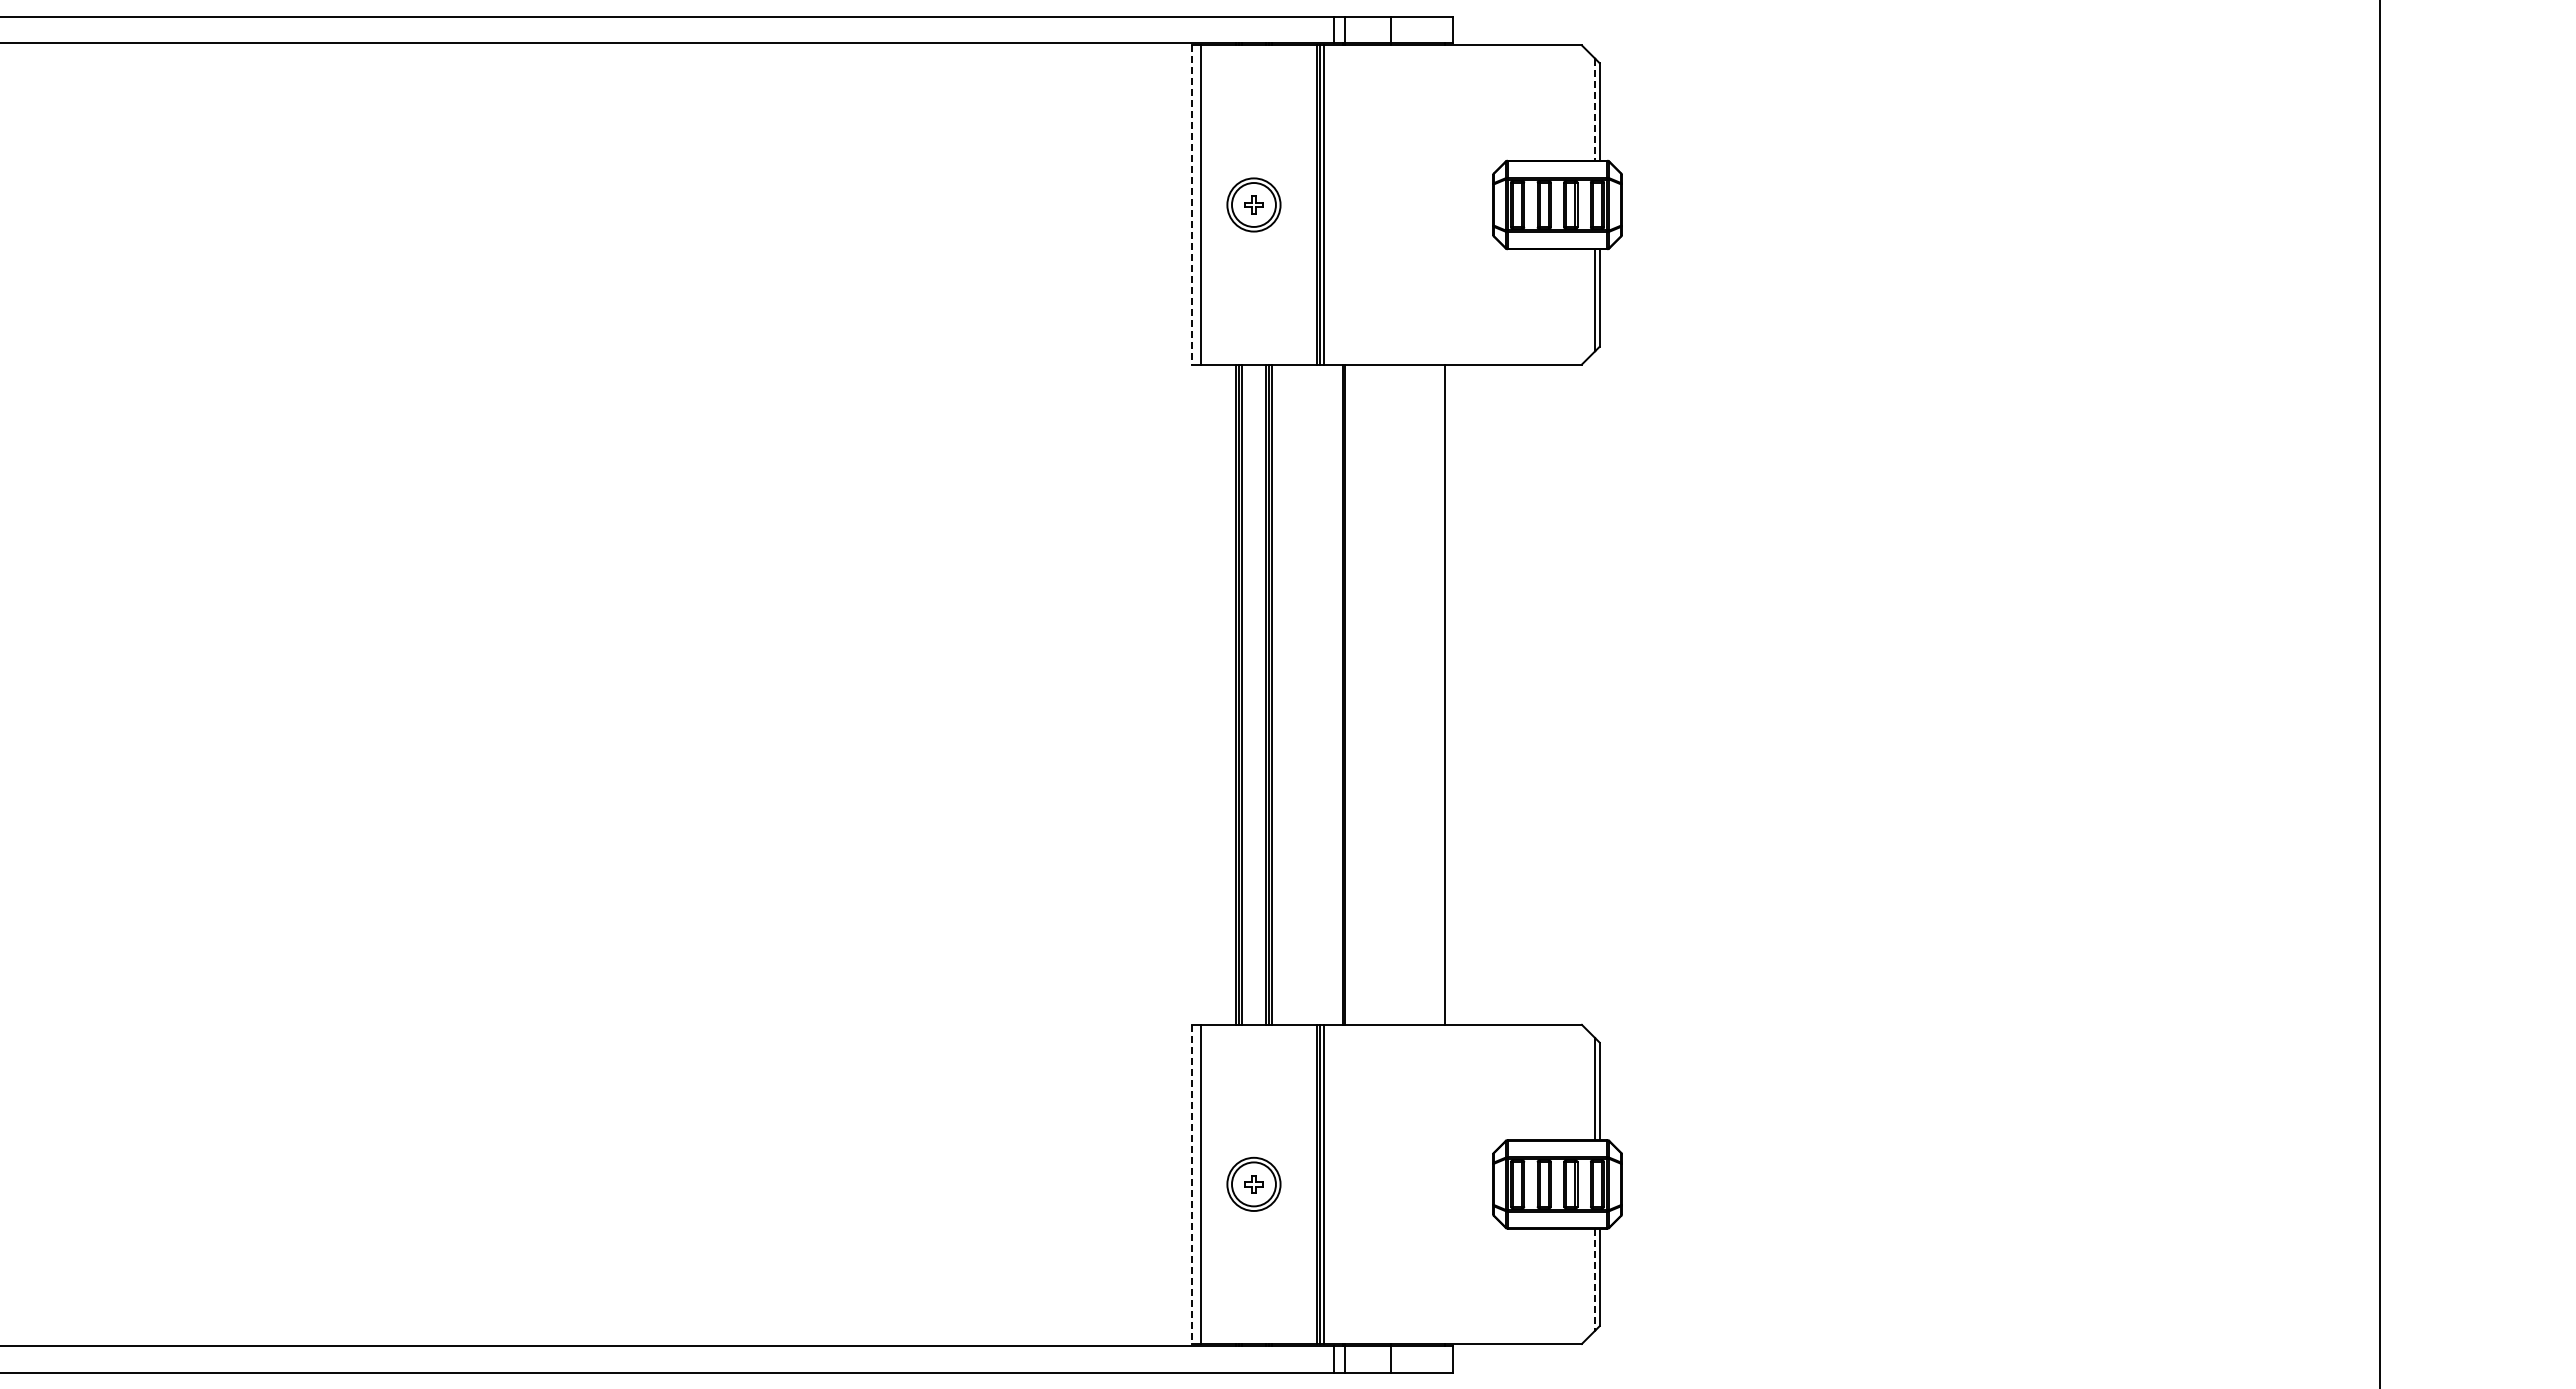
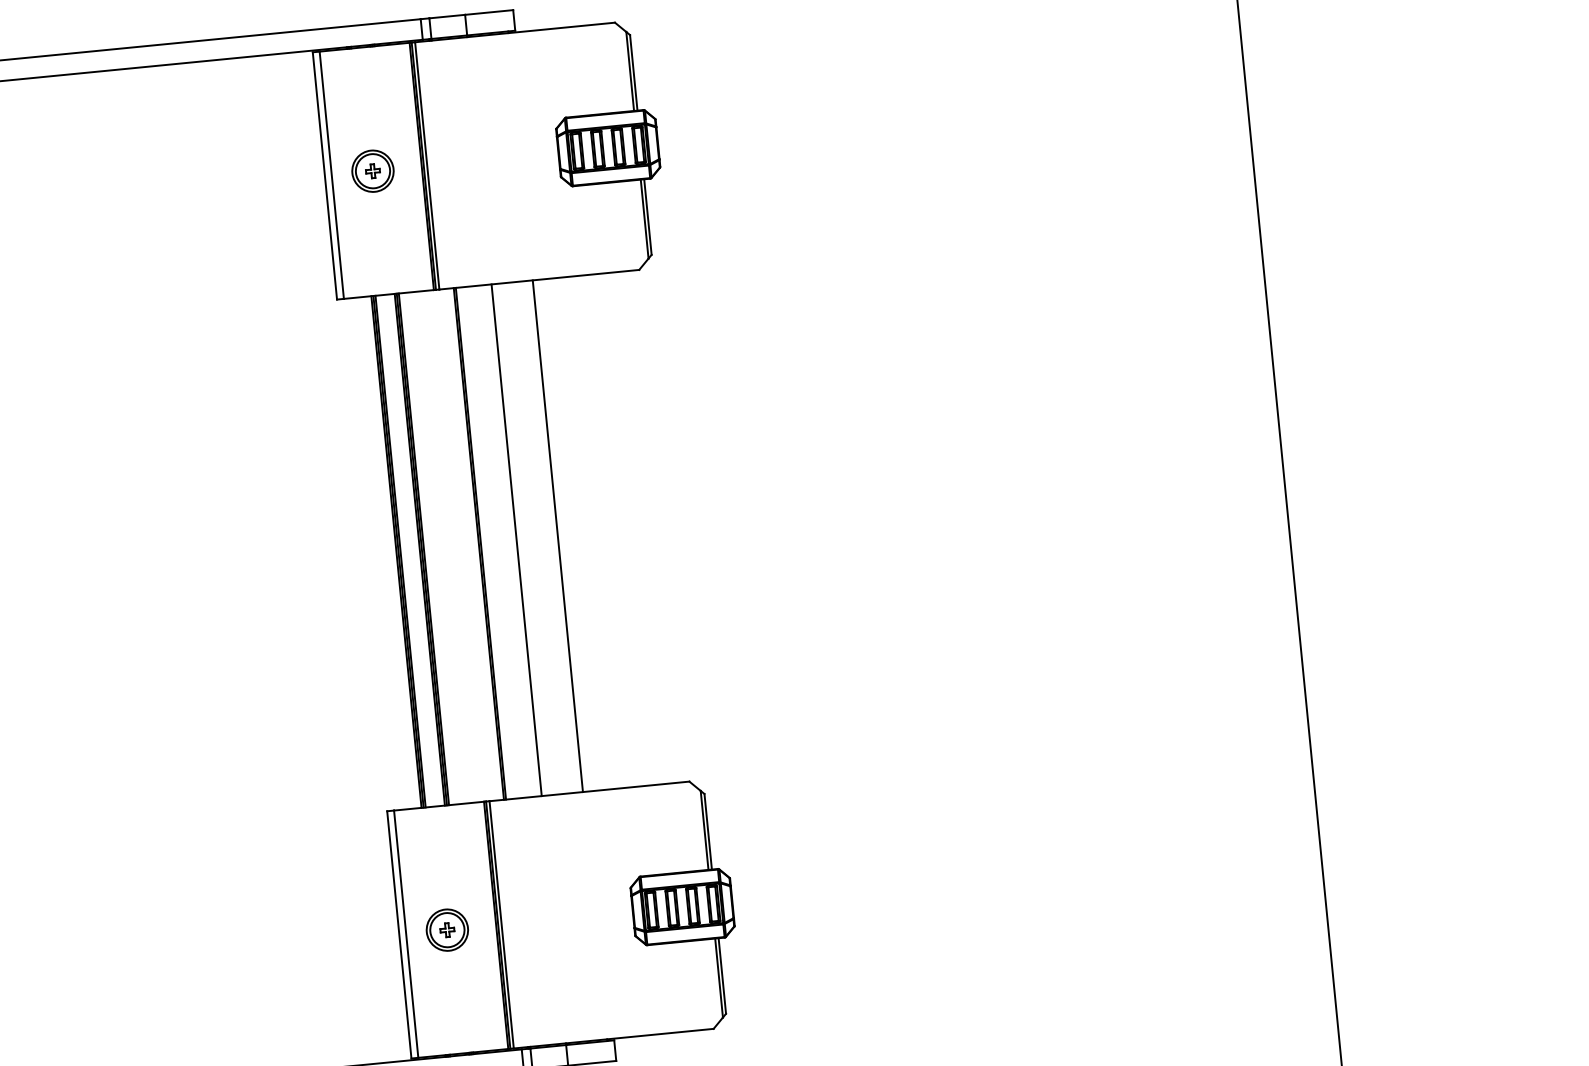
line: (1595, 109) -> (630, 71), dashed -> solid
line: (1191, 204) -> (324, 175), dashed -> solid
line: (1391, 694) -> (516, 540), added
line: (1191, 1184) -> (399, 934), dashed -> solid
line: (1595, 1279) -> (719, 977), dashed -> solid

